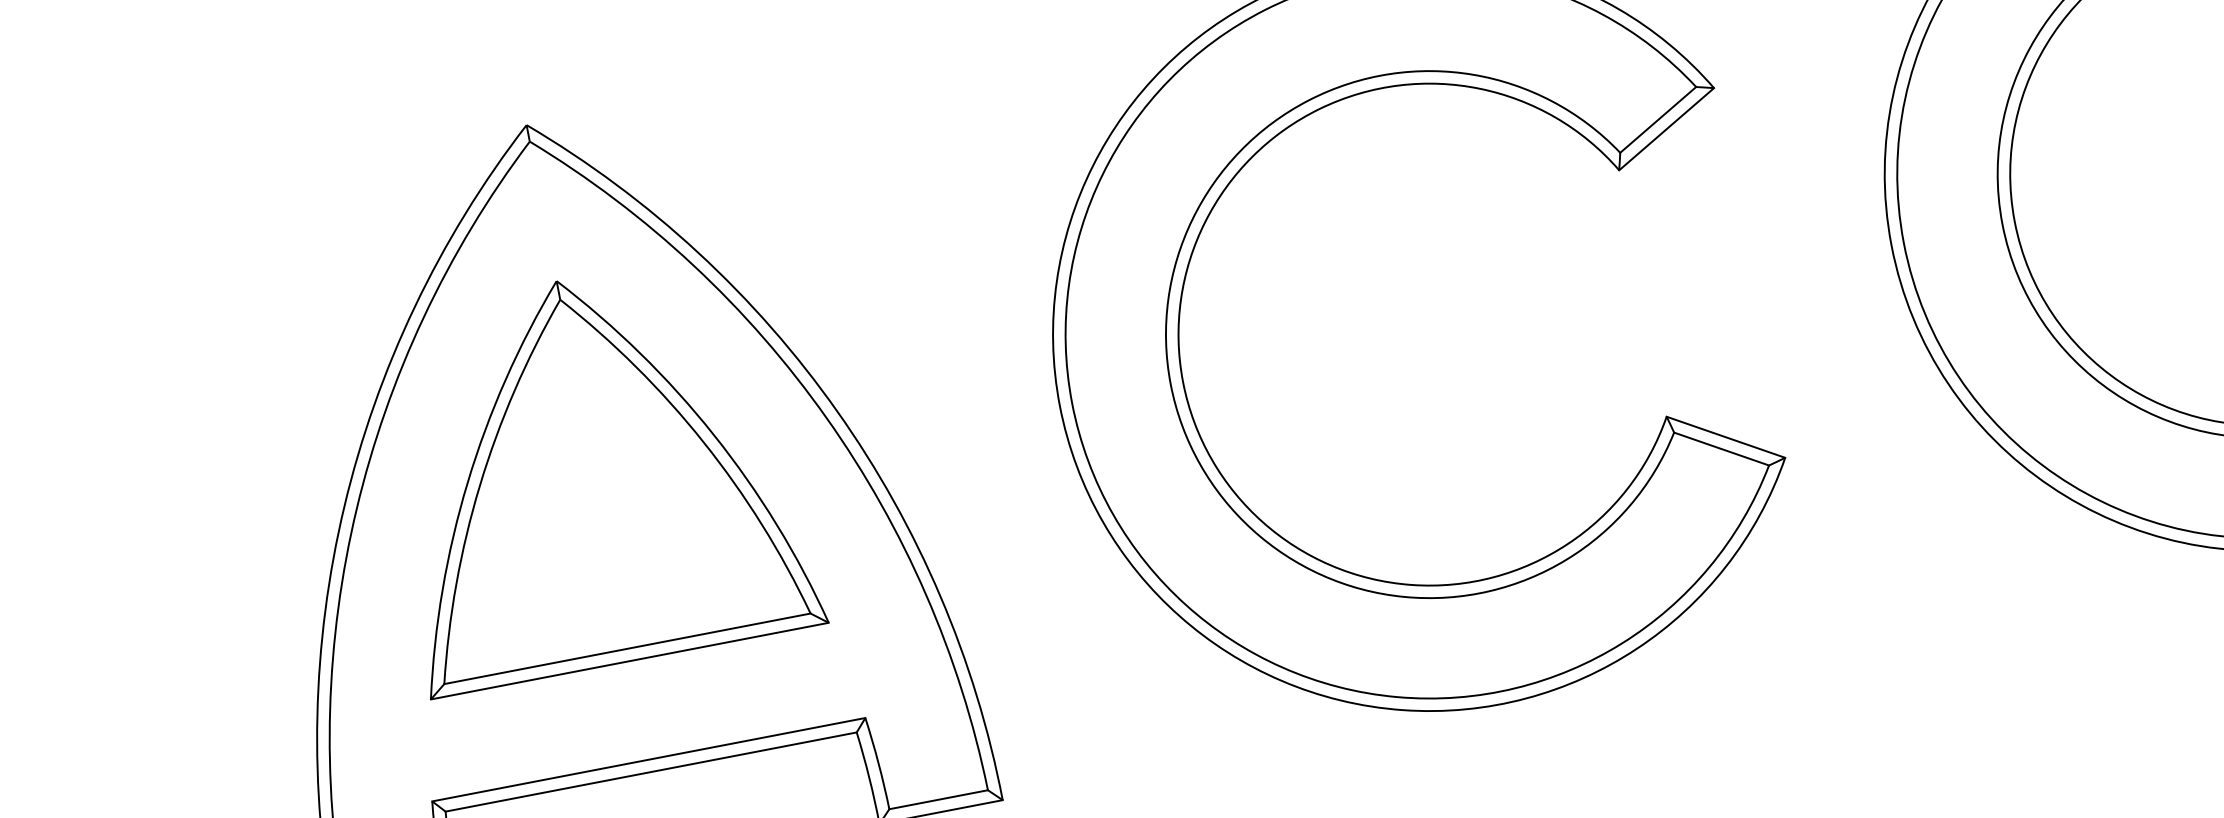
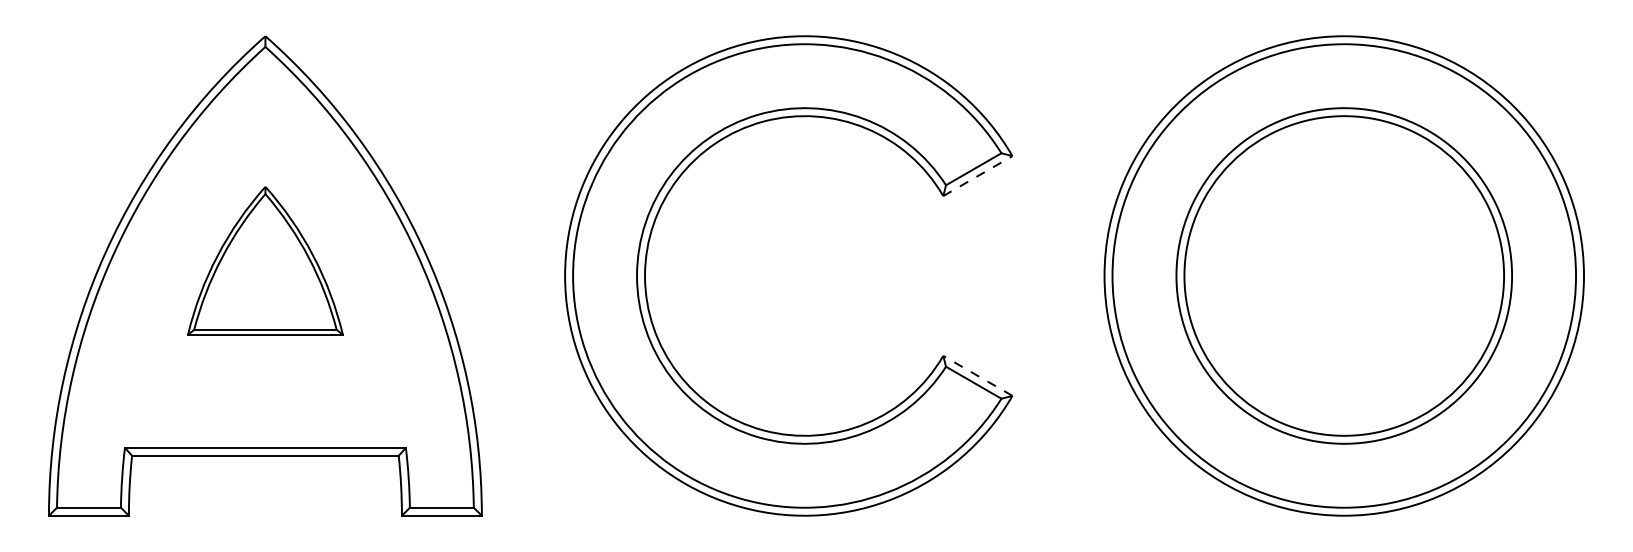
line: (1666, 129) -> (977, 176), solid -> dashed
line: (1725, 436) -> (977, 375), solid -> dashed
part: (593, 470) -> (265, 260), size x0.6

